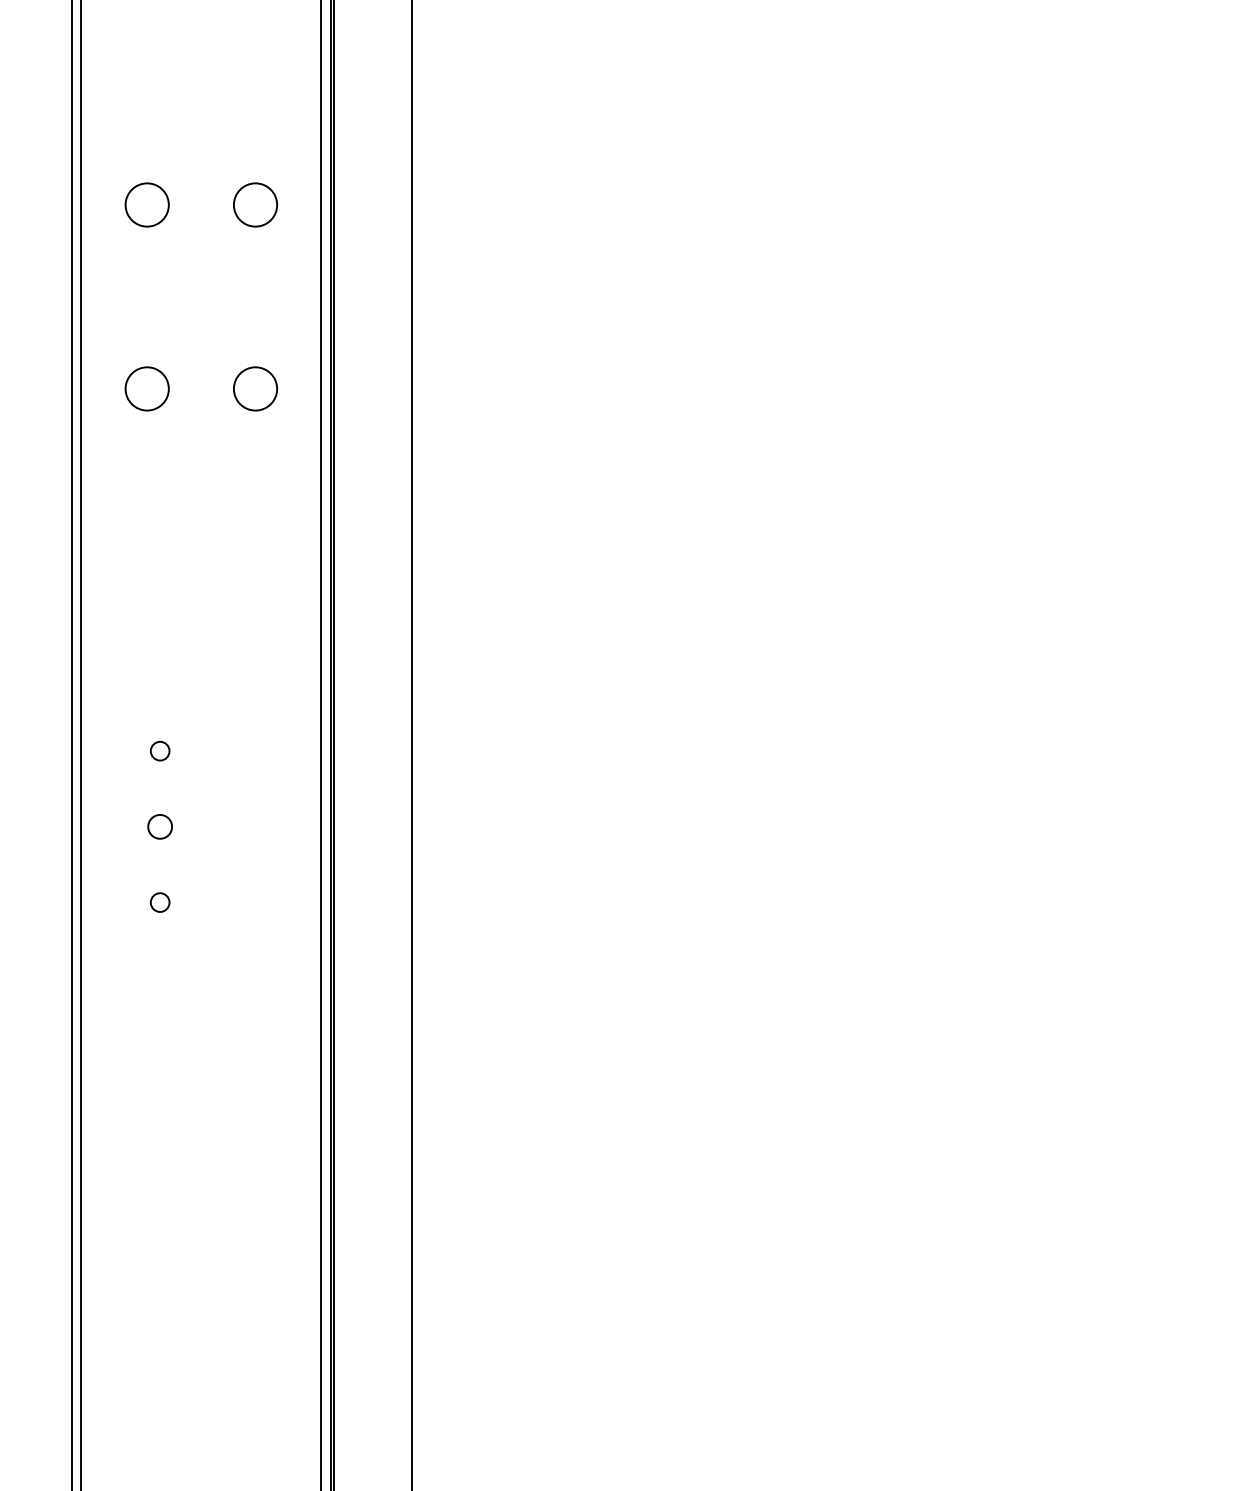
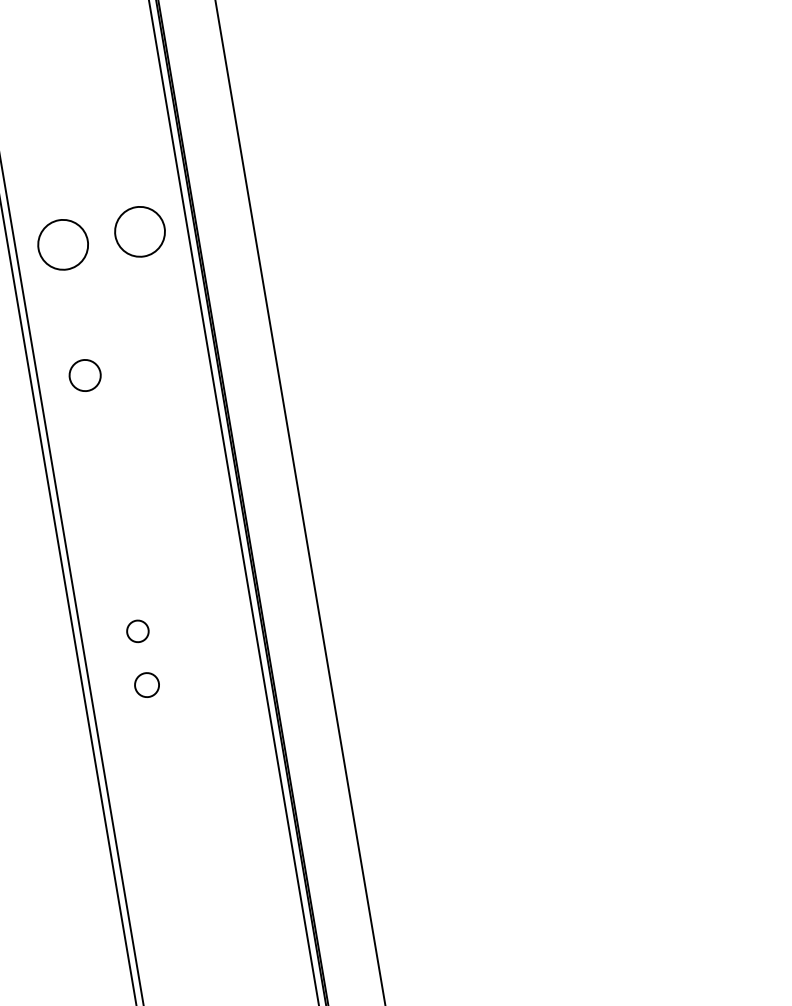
circle: (146, 204) -> (62, 244), size x1.6
circle: (255, 204) -> (139, 231), size x1.6
circle: (255, 388) -> (162, 362), removed
circle: (159, 750) -> (137, 630), size x1.6
circle: (159, 826) -> (146, 684), size x1.4
circle: (159, 902) -> (155, 738), removed

